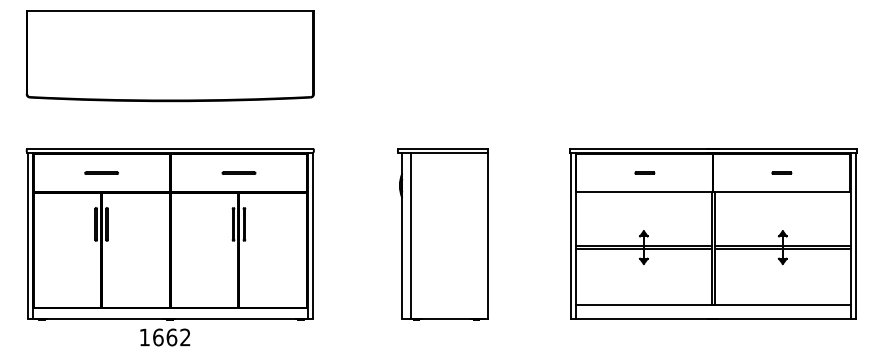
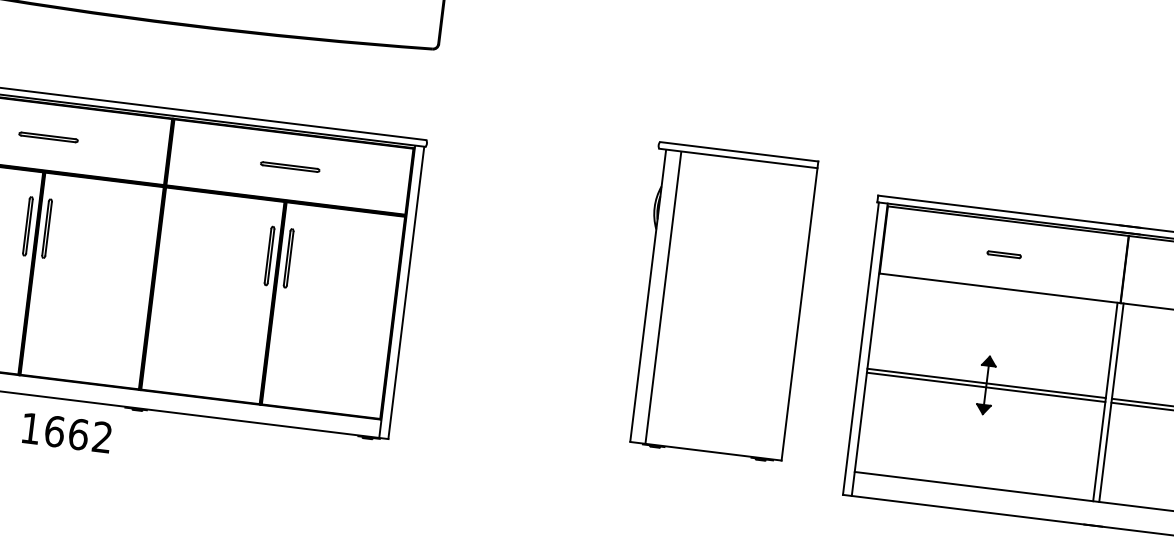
part: (442, 234) -> (719, 302), moved
text: (165, 337) -> (67, 433), moved

